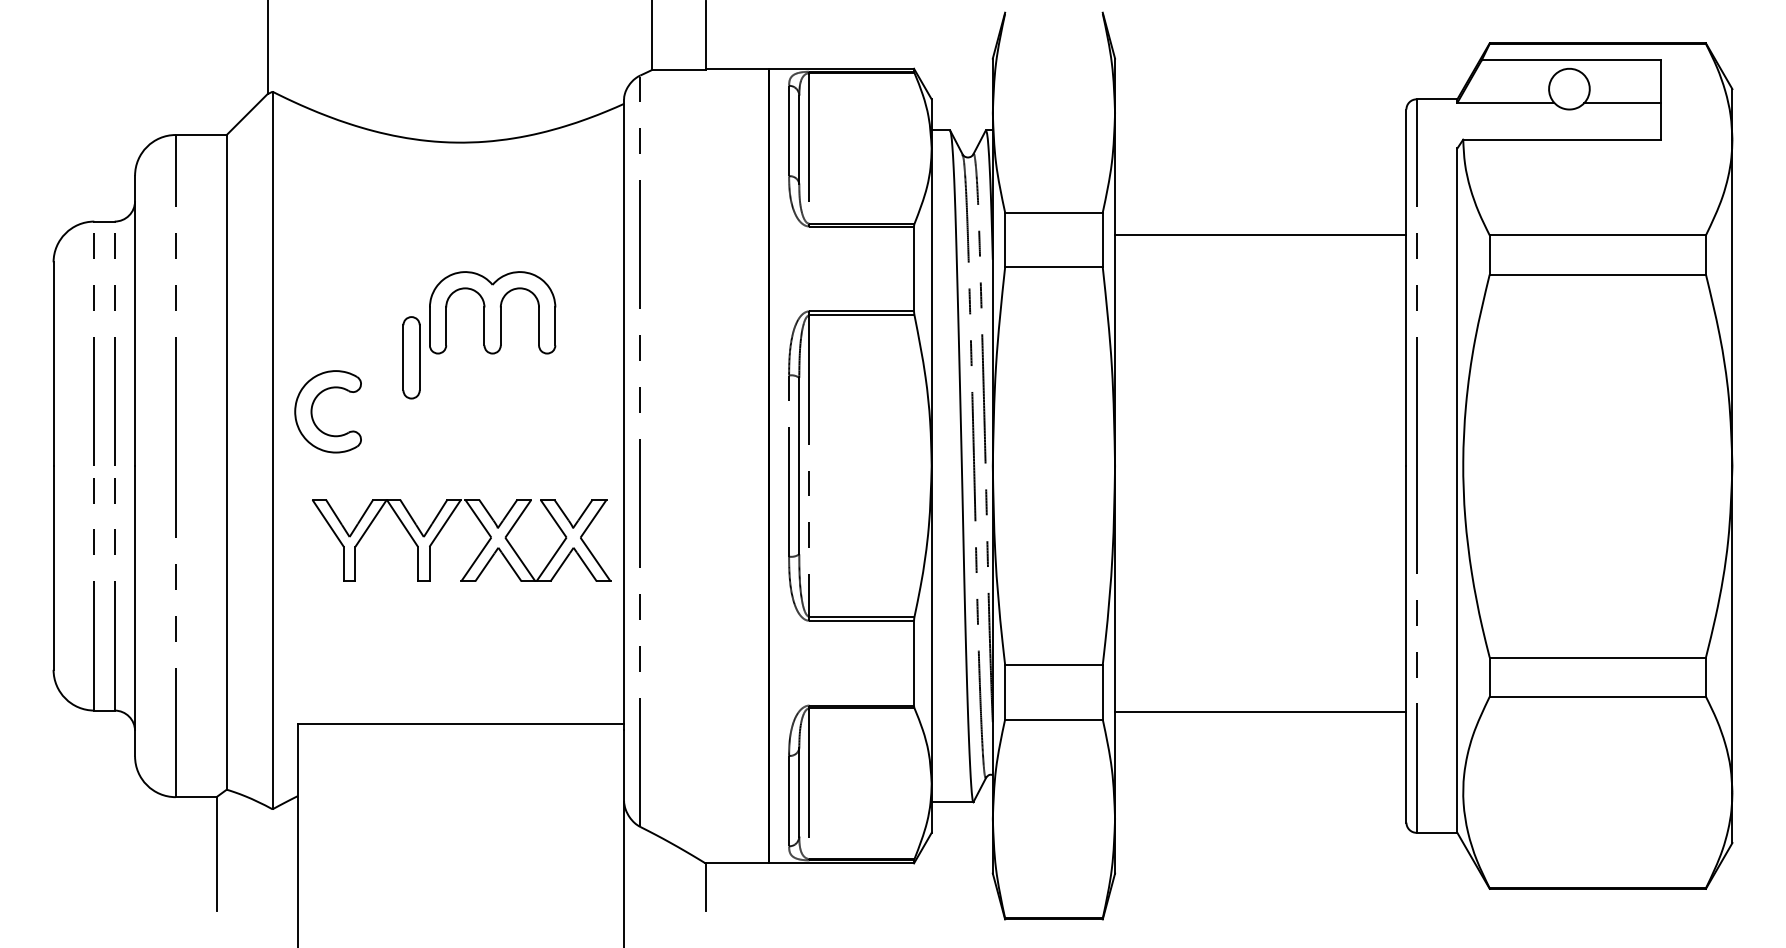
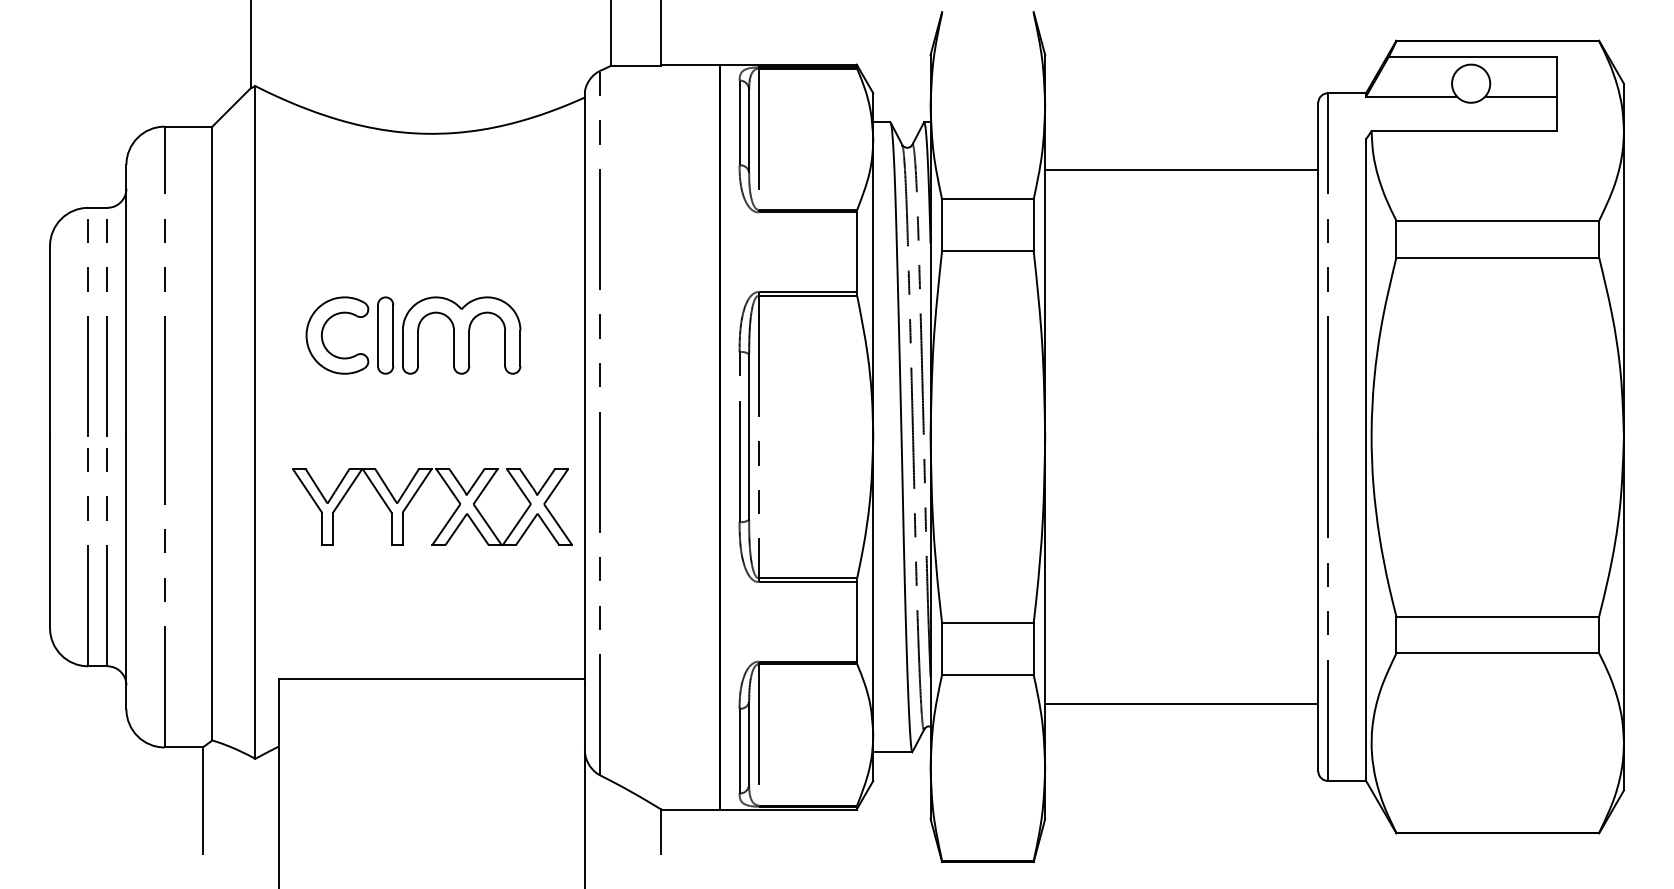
line: (1260, 234) -> (1181, 169), moved
part: (492, 312) -> (461, 335), moved
part: (312, 411) -> (322, 335), moved
line: (1260, 712) -> (1181, 704), moved

